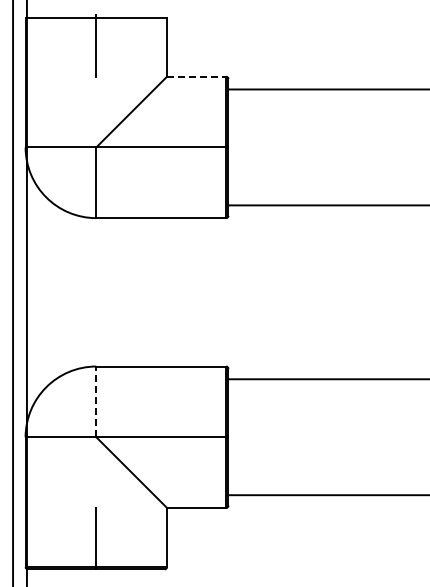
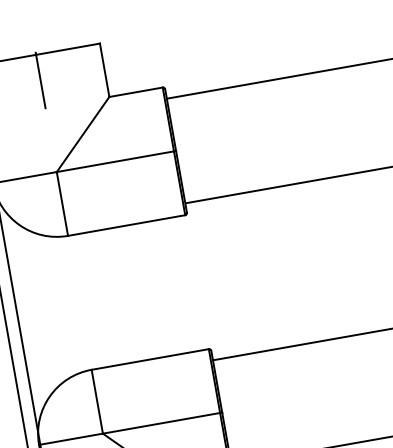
line: (196, 76) -> (135, 92), dashed -> solid
line: (96, 401) -> (97, 401), dashed -> solid

